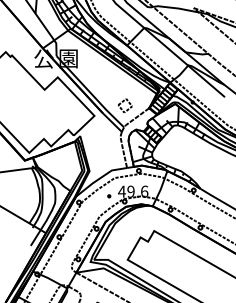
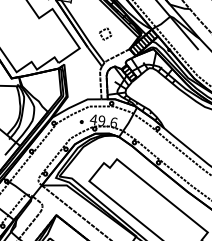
part: (124, 105) -> (104, 33), moved

